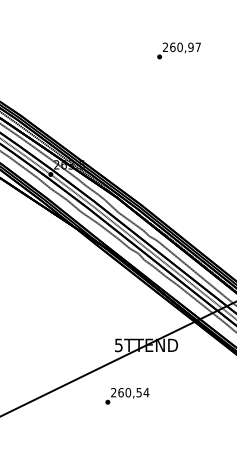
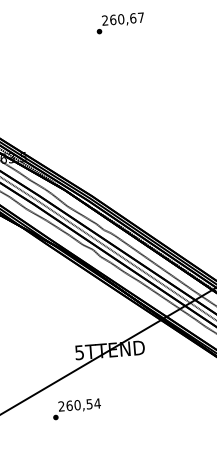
text: (190, 46) -> (132, 17), 260,97 -> 260,67
text: (127, 396) -> (77, 409), moved

